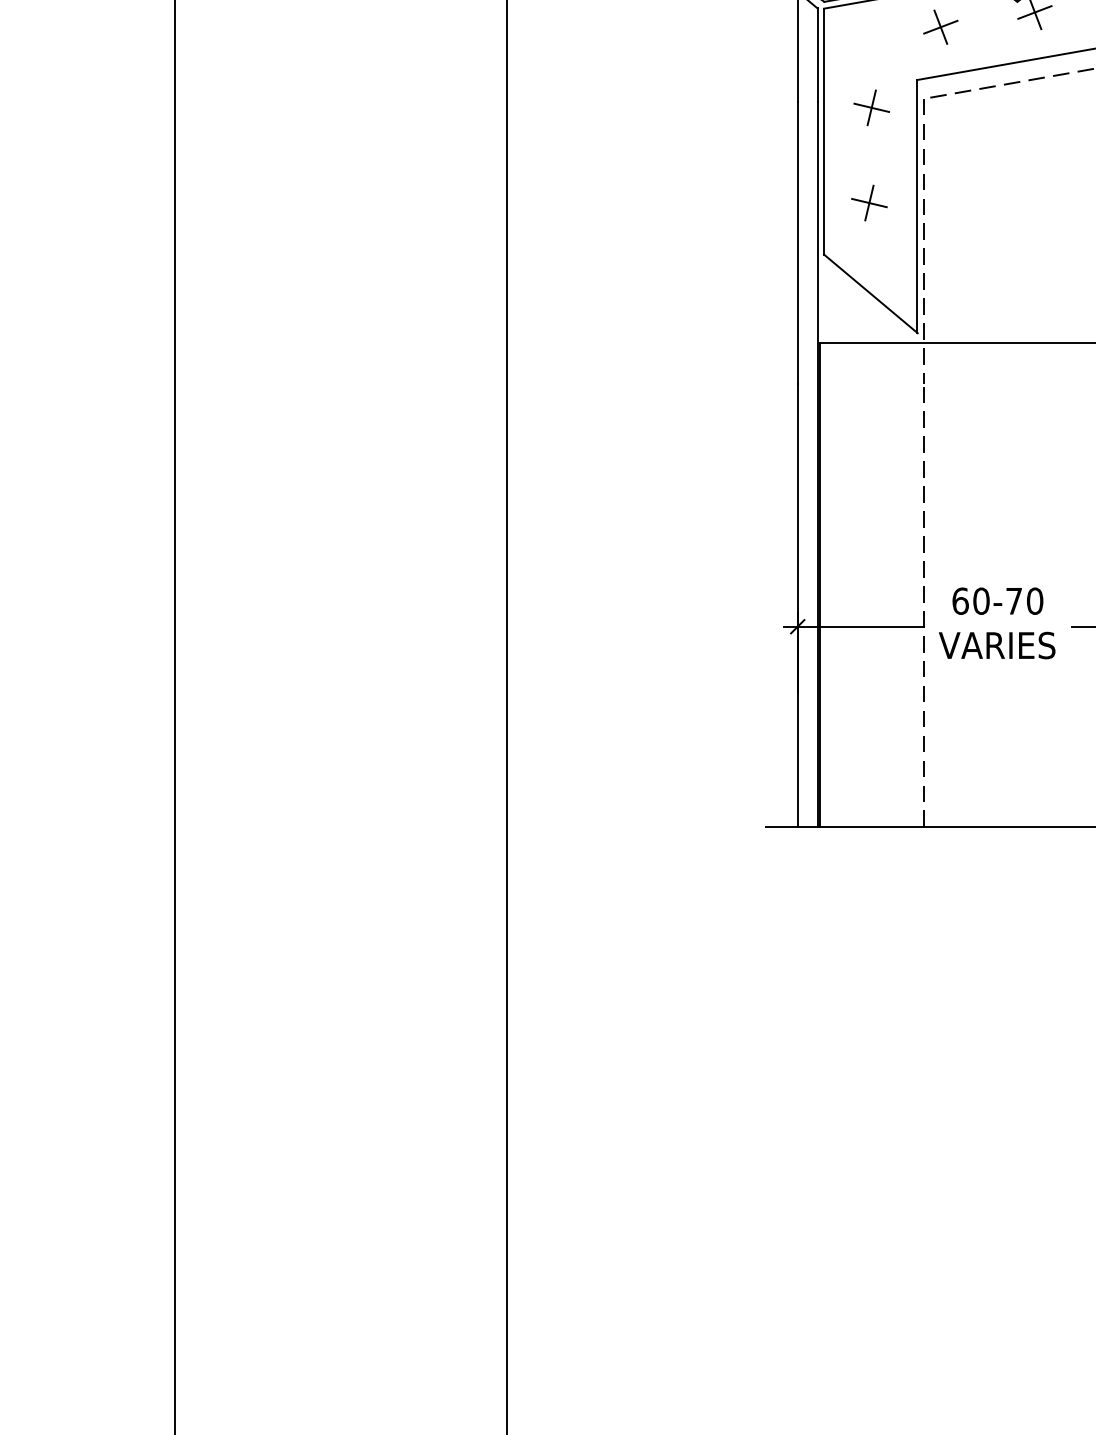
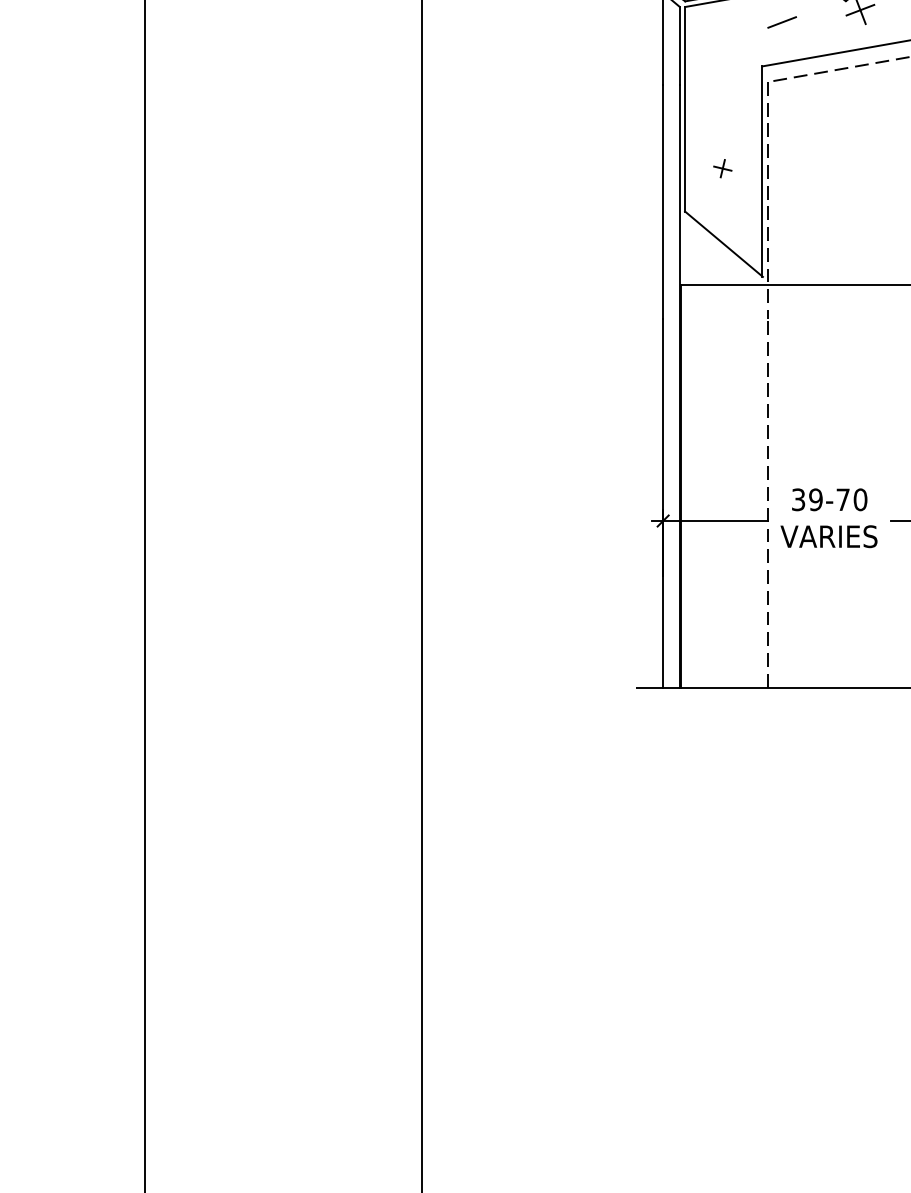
line: (940, 26) -> (781, 21), removed
part: (871, 107) -> (724, 89), removed
part: (869, 202) -> (722, 168), size x0.6
text: (970, 600) -> (806, 499), 60-70 -> 39-70

